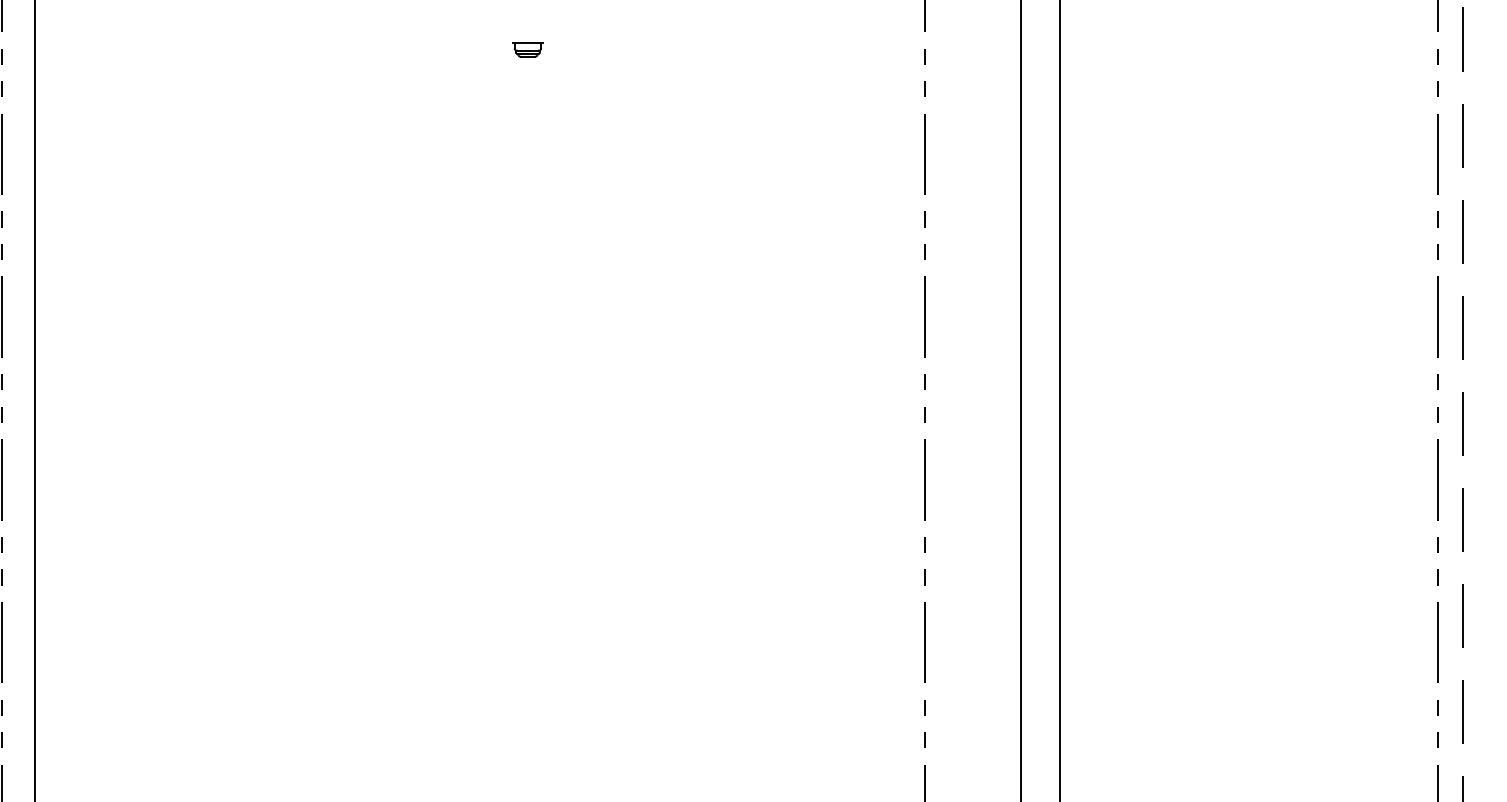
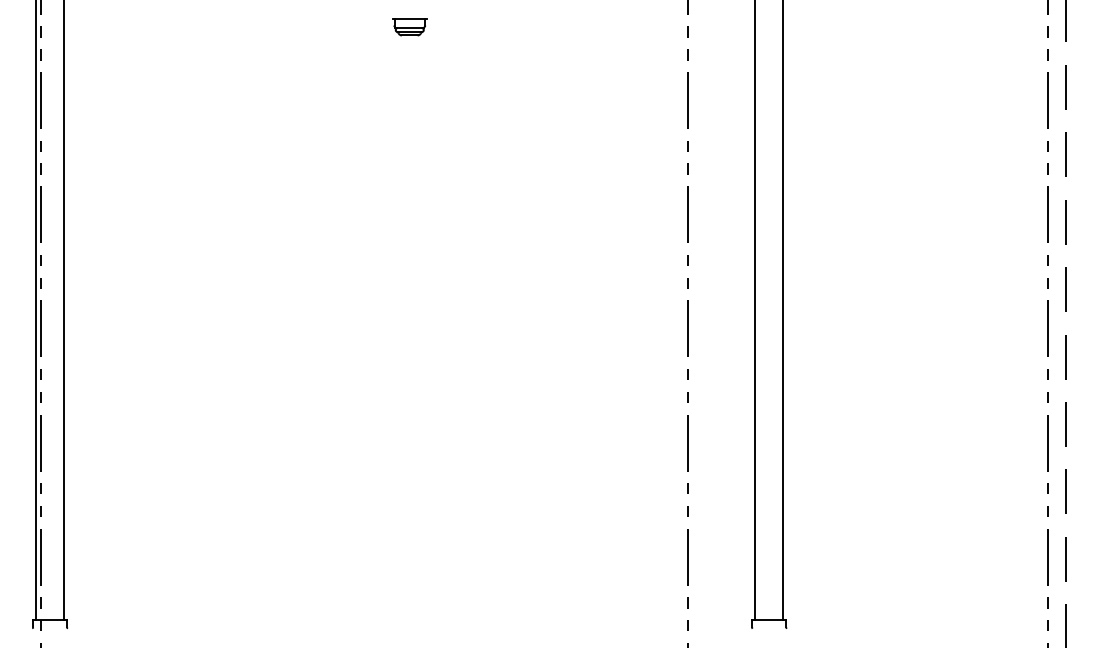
part: (527, 50) -> (409, 27), size x1.67

